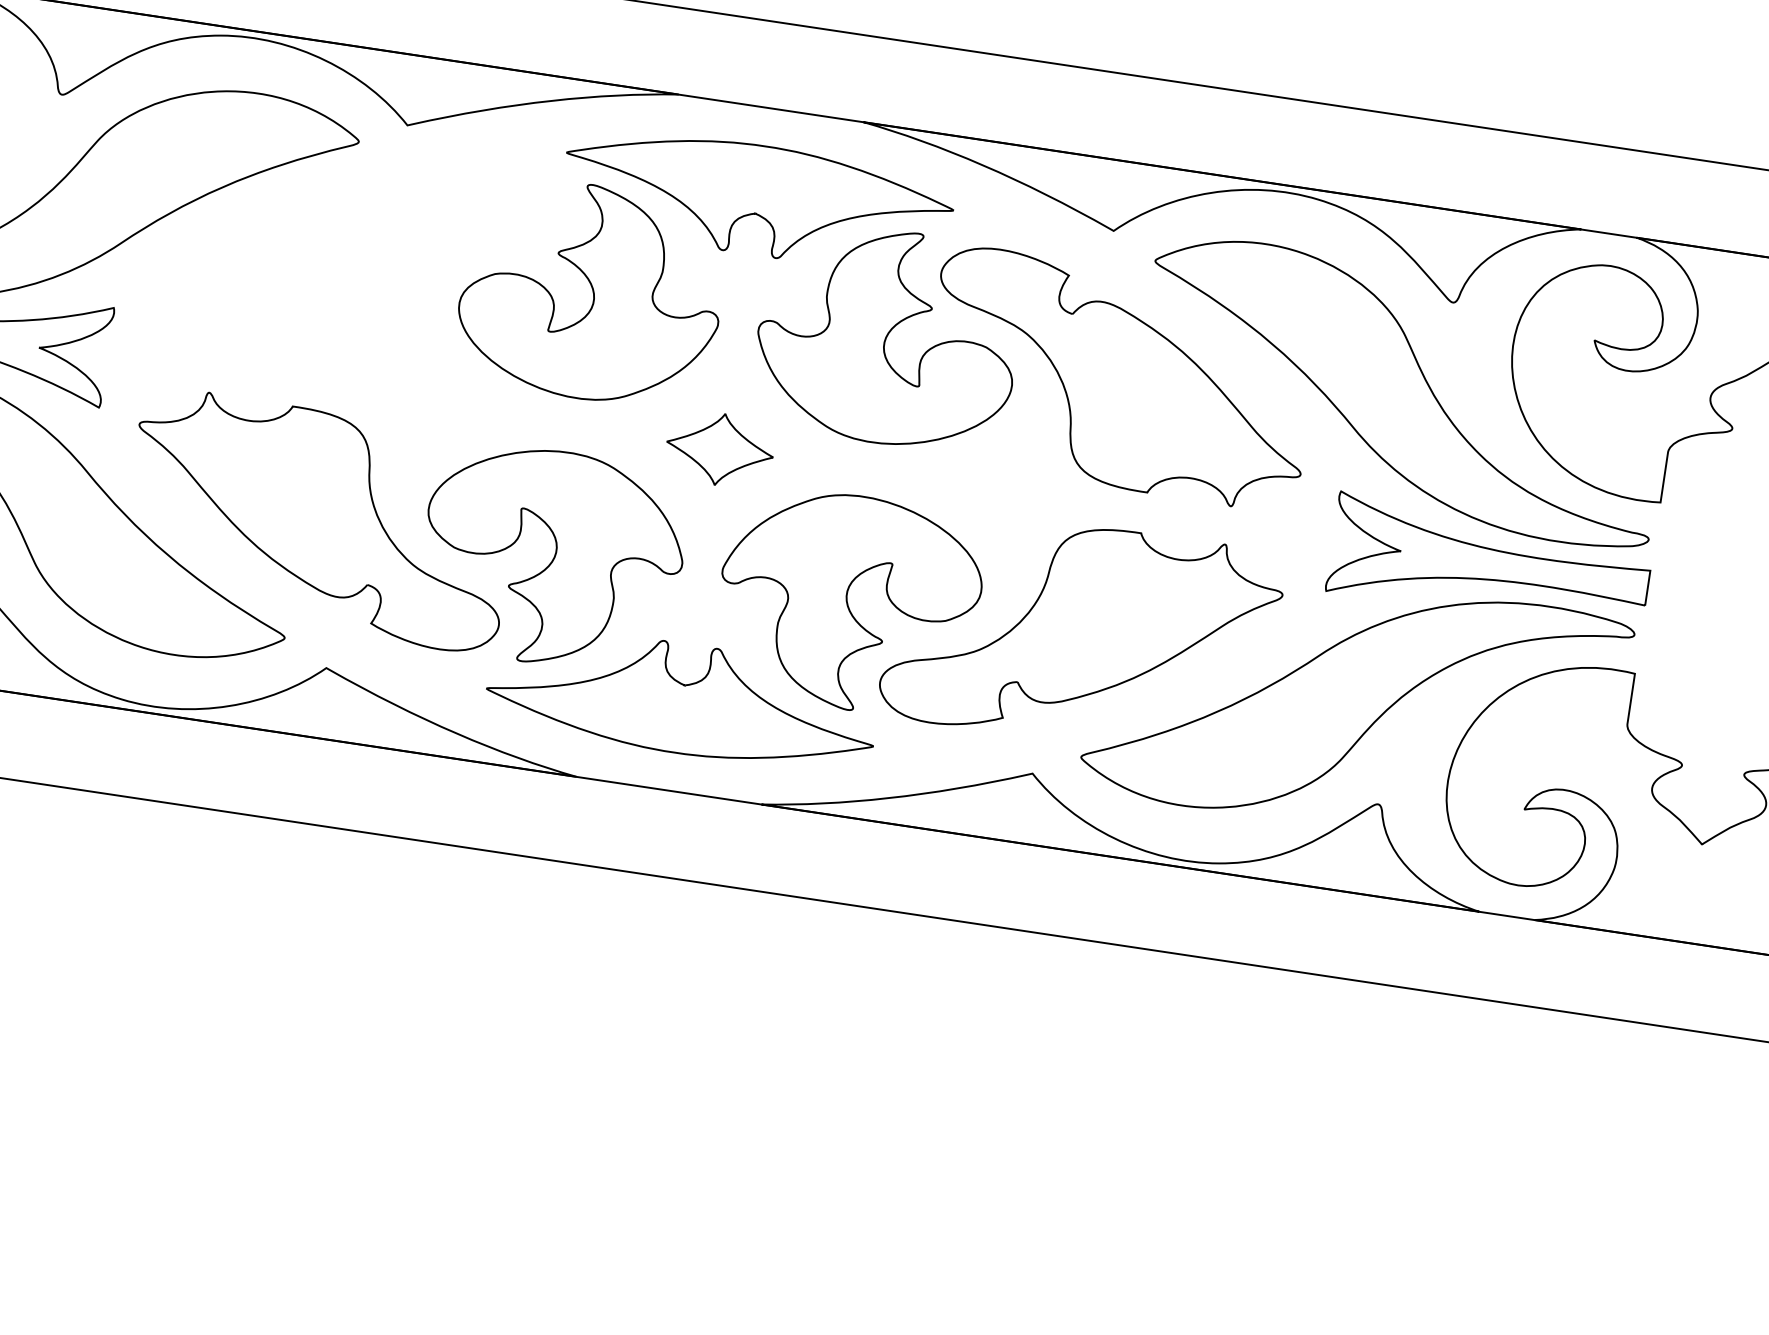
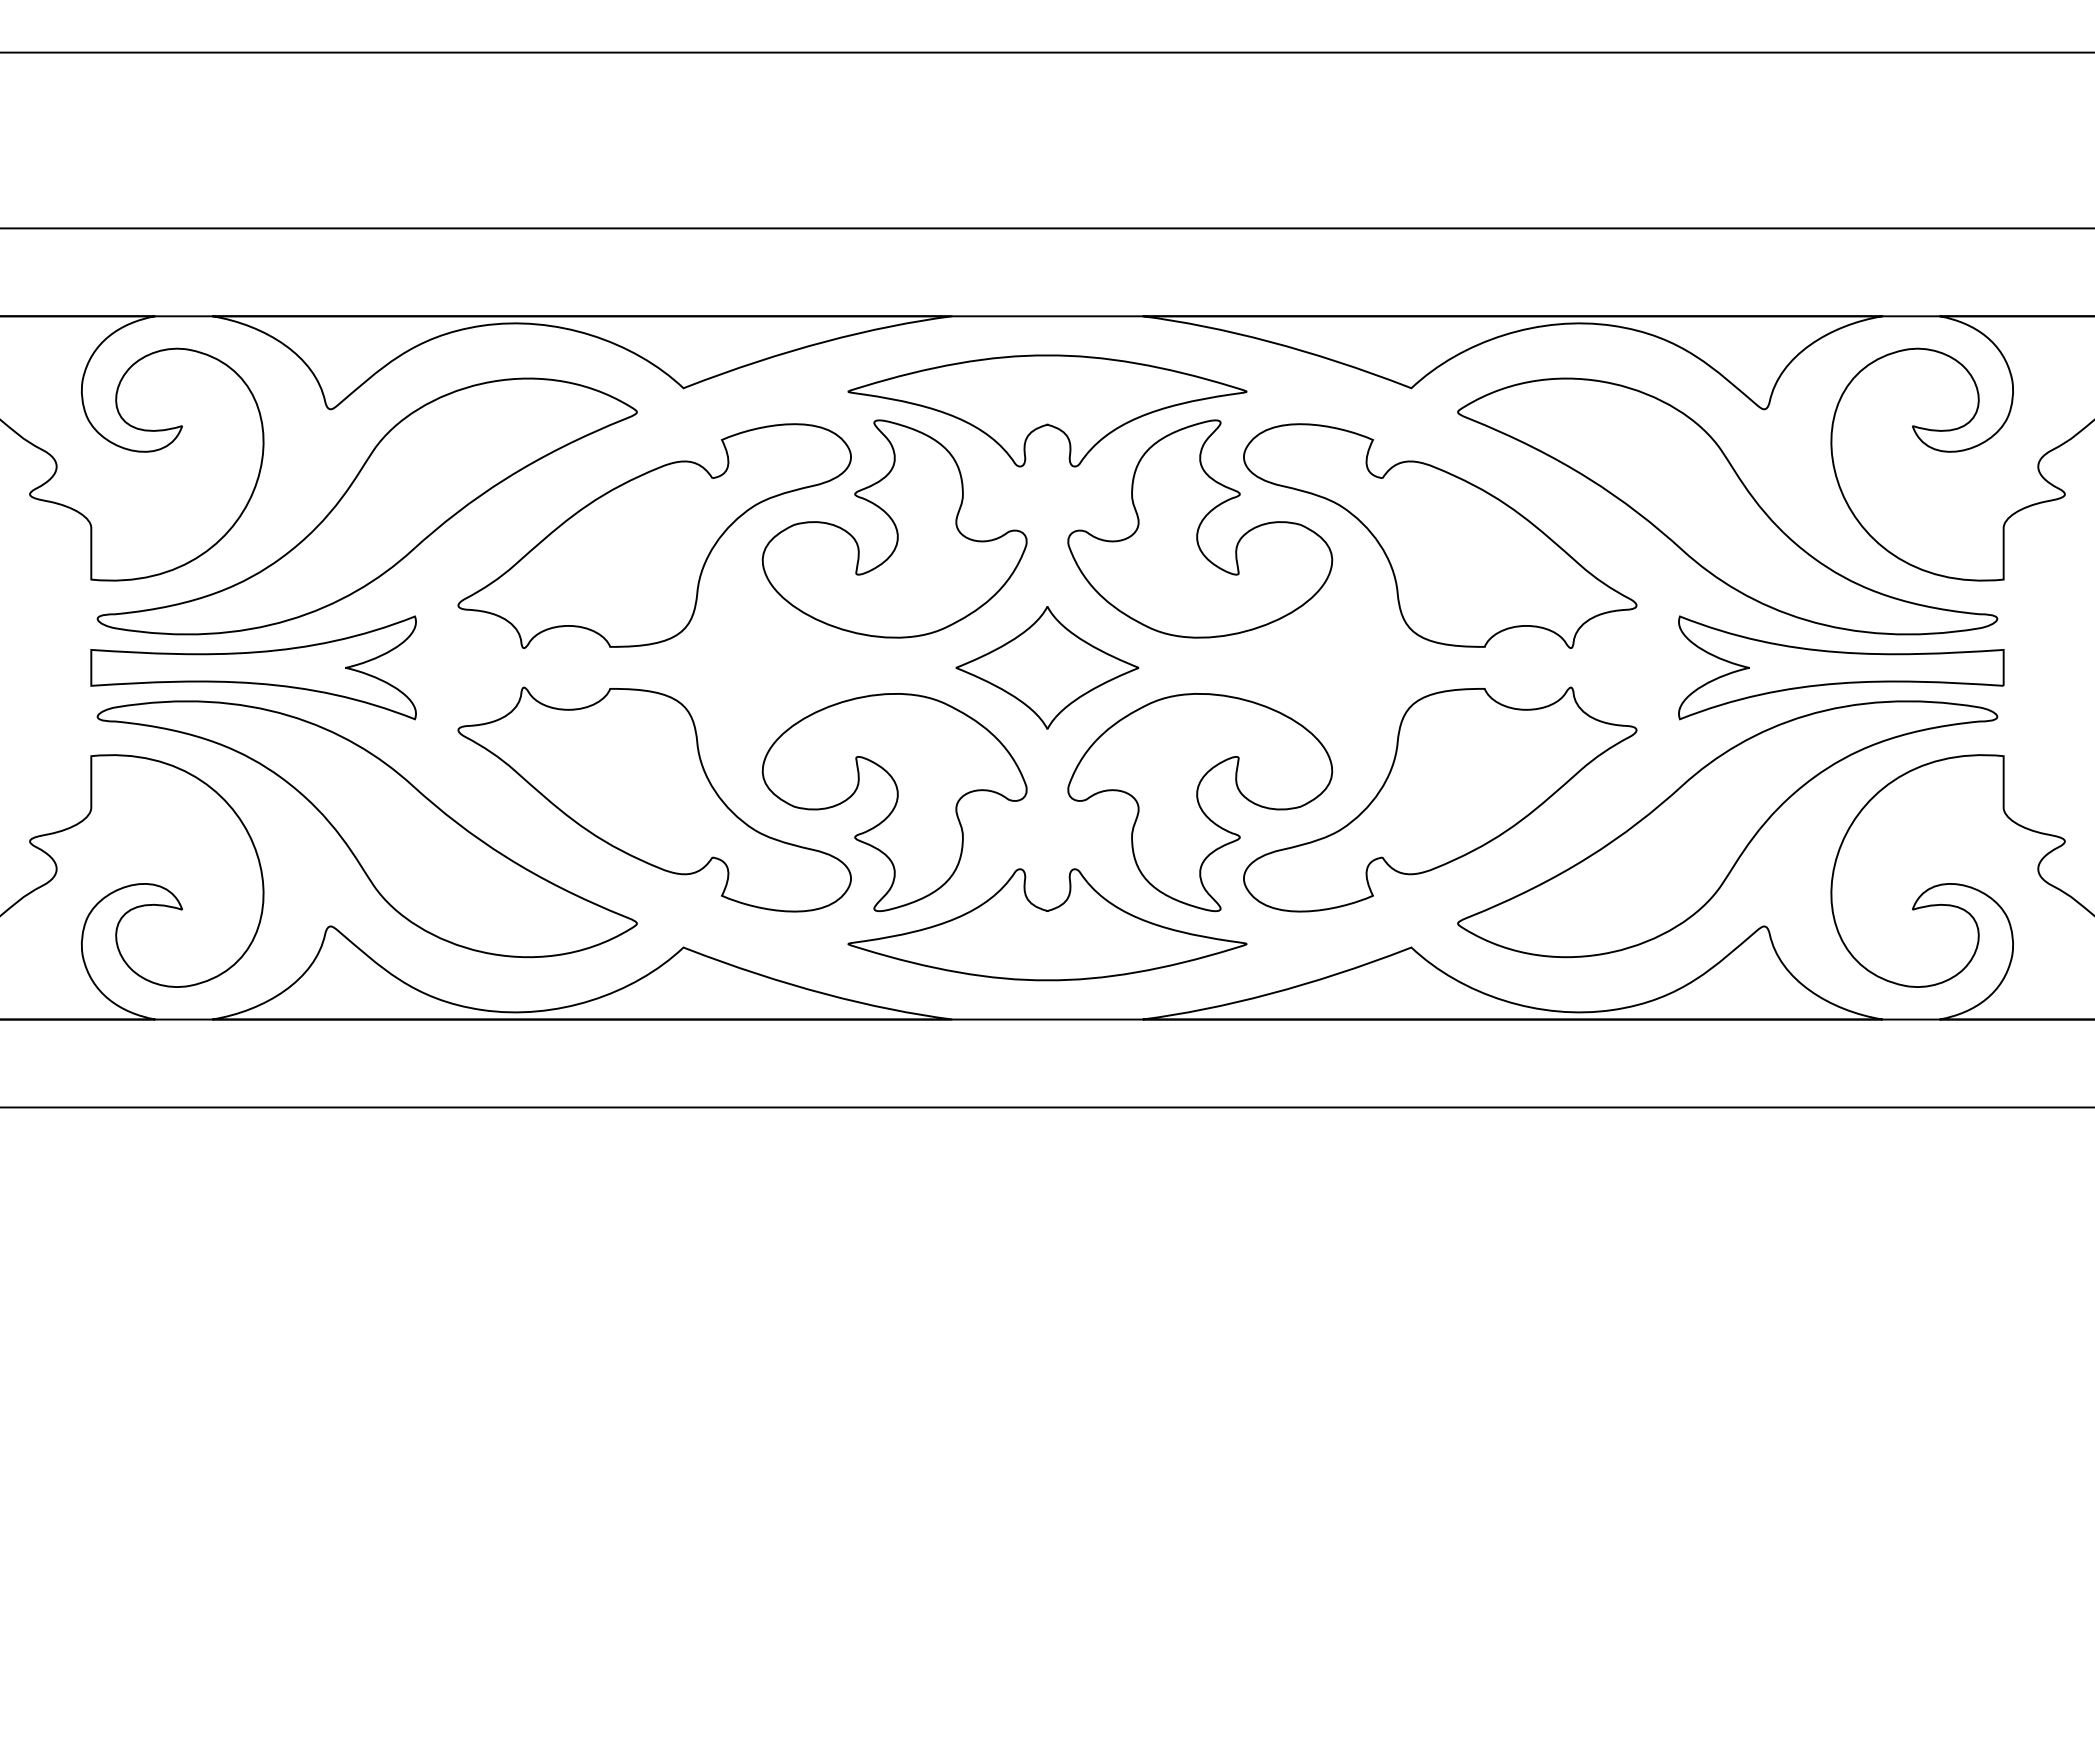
part: (357, 264) -> (654, 535), added
part: (720, 449) -> (1047, 667), size x1.67

